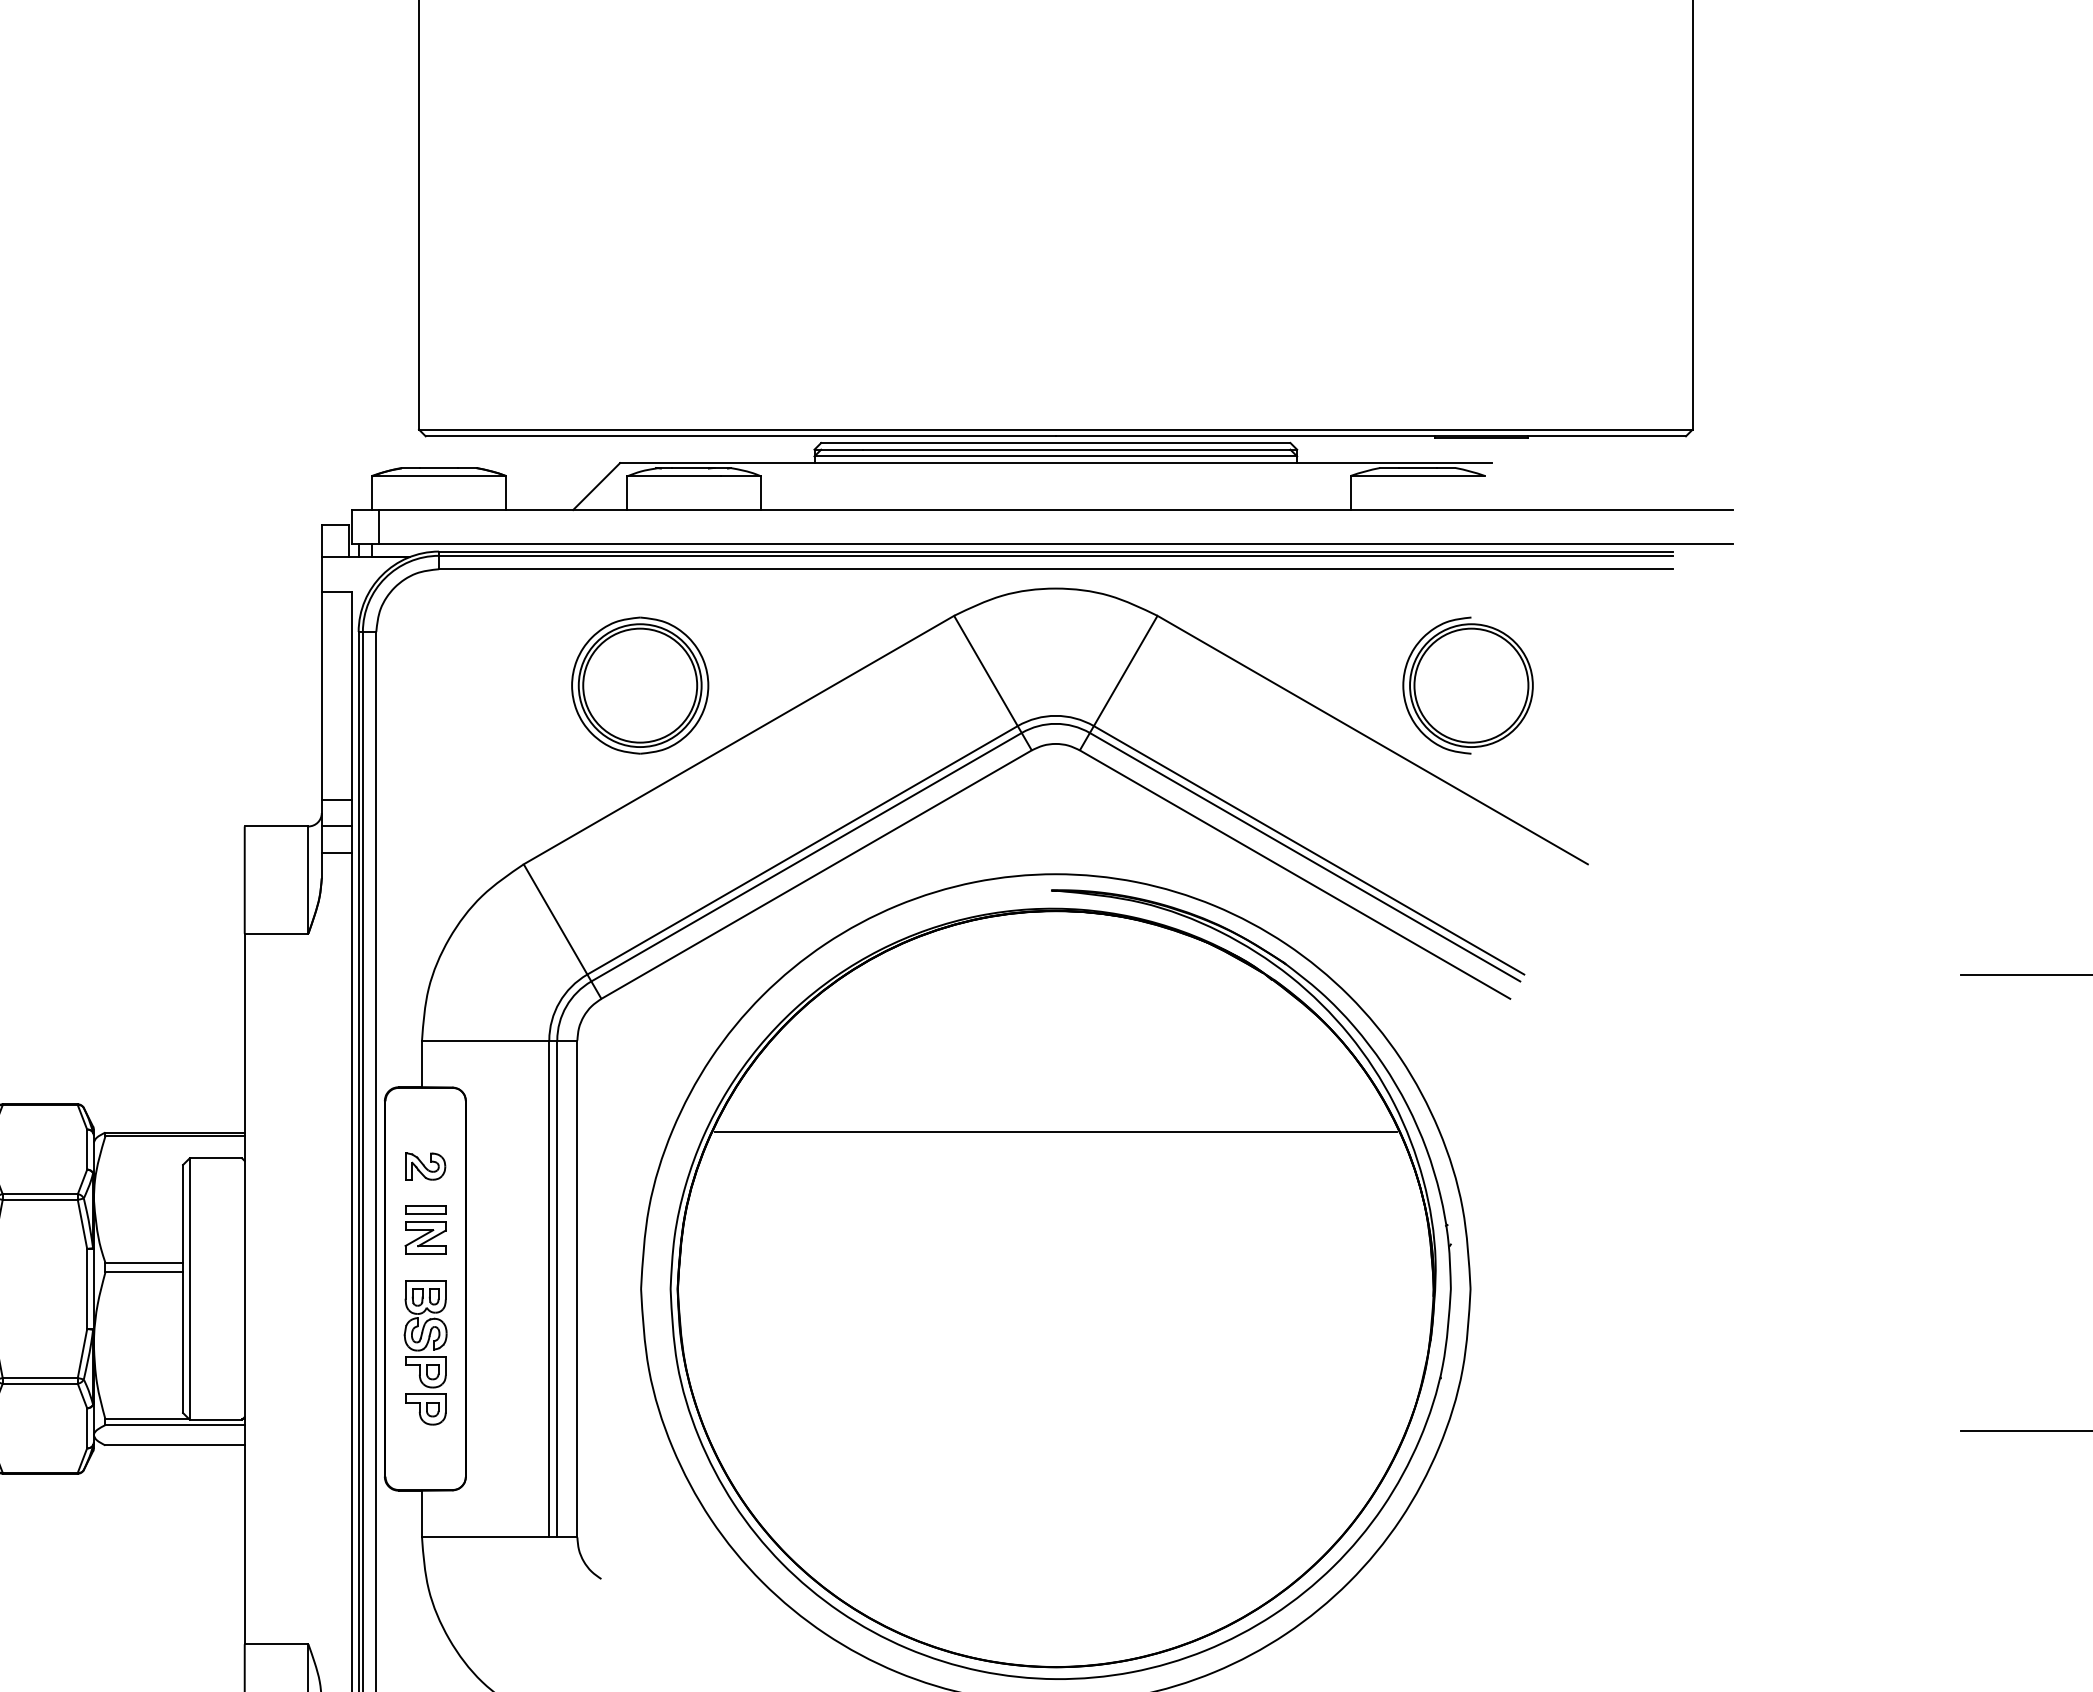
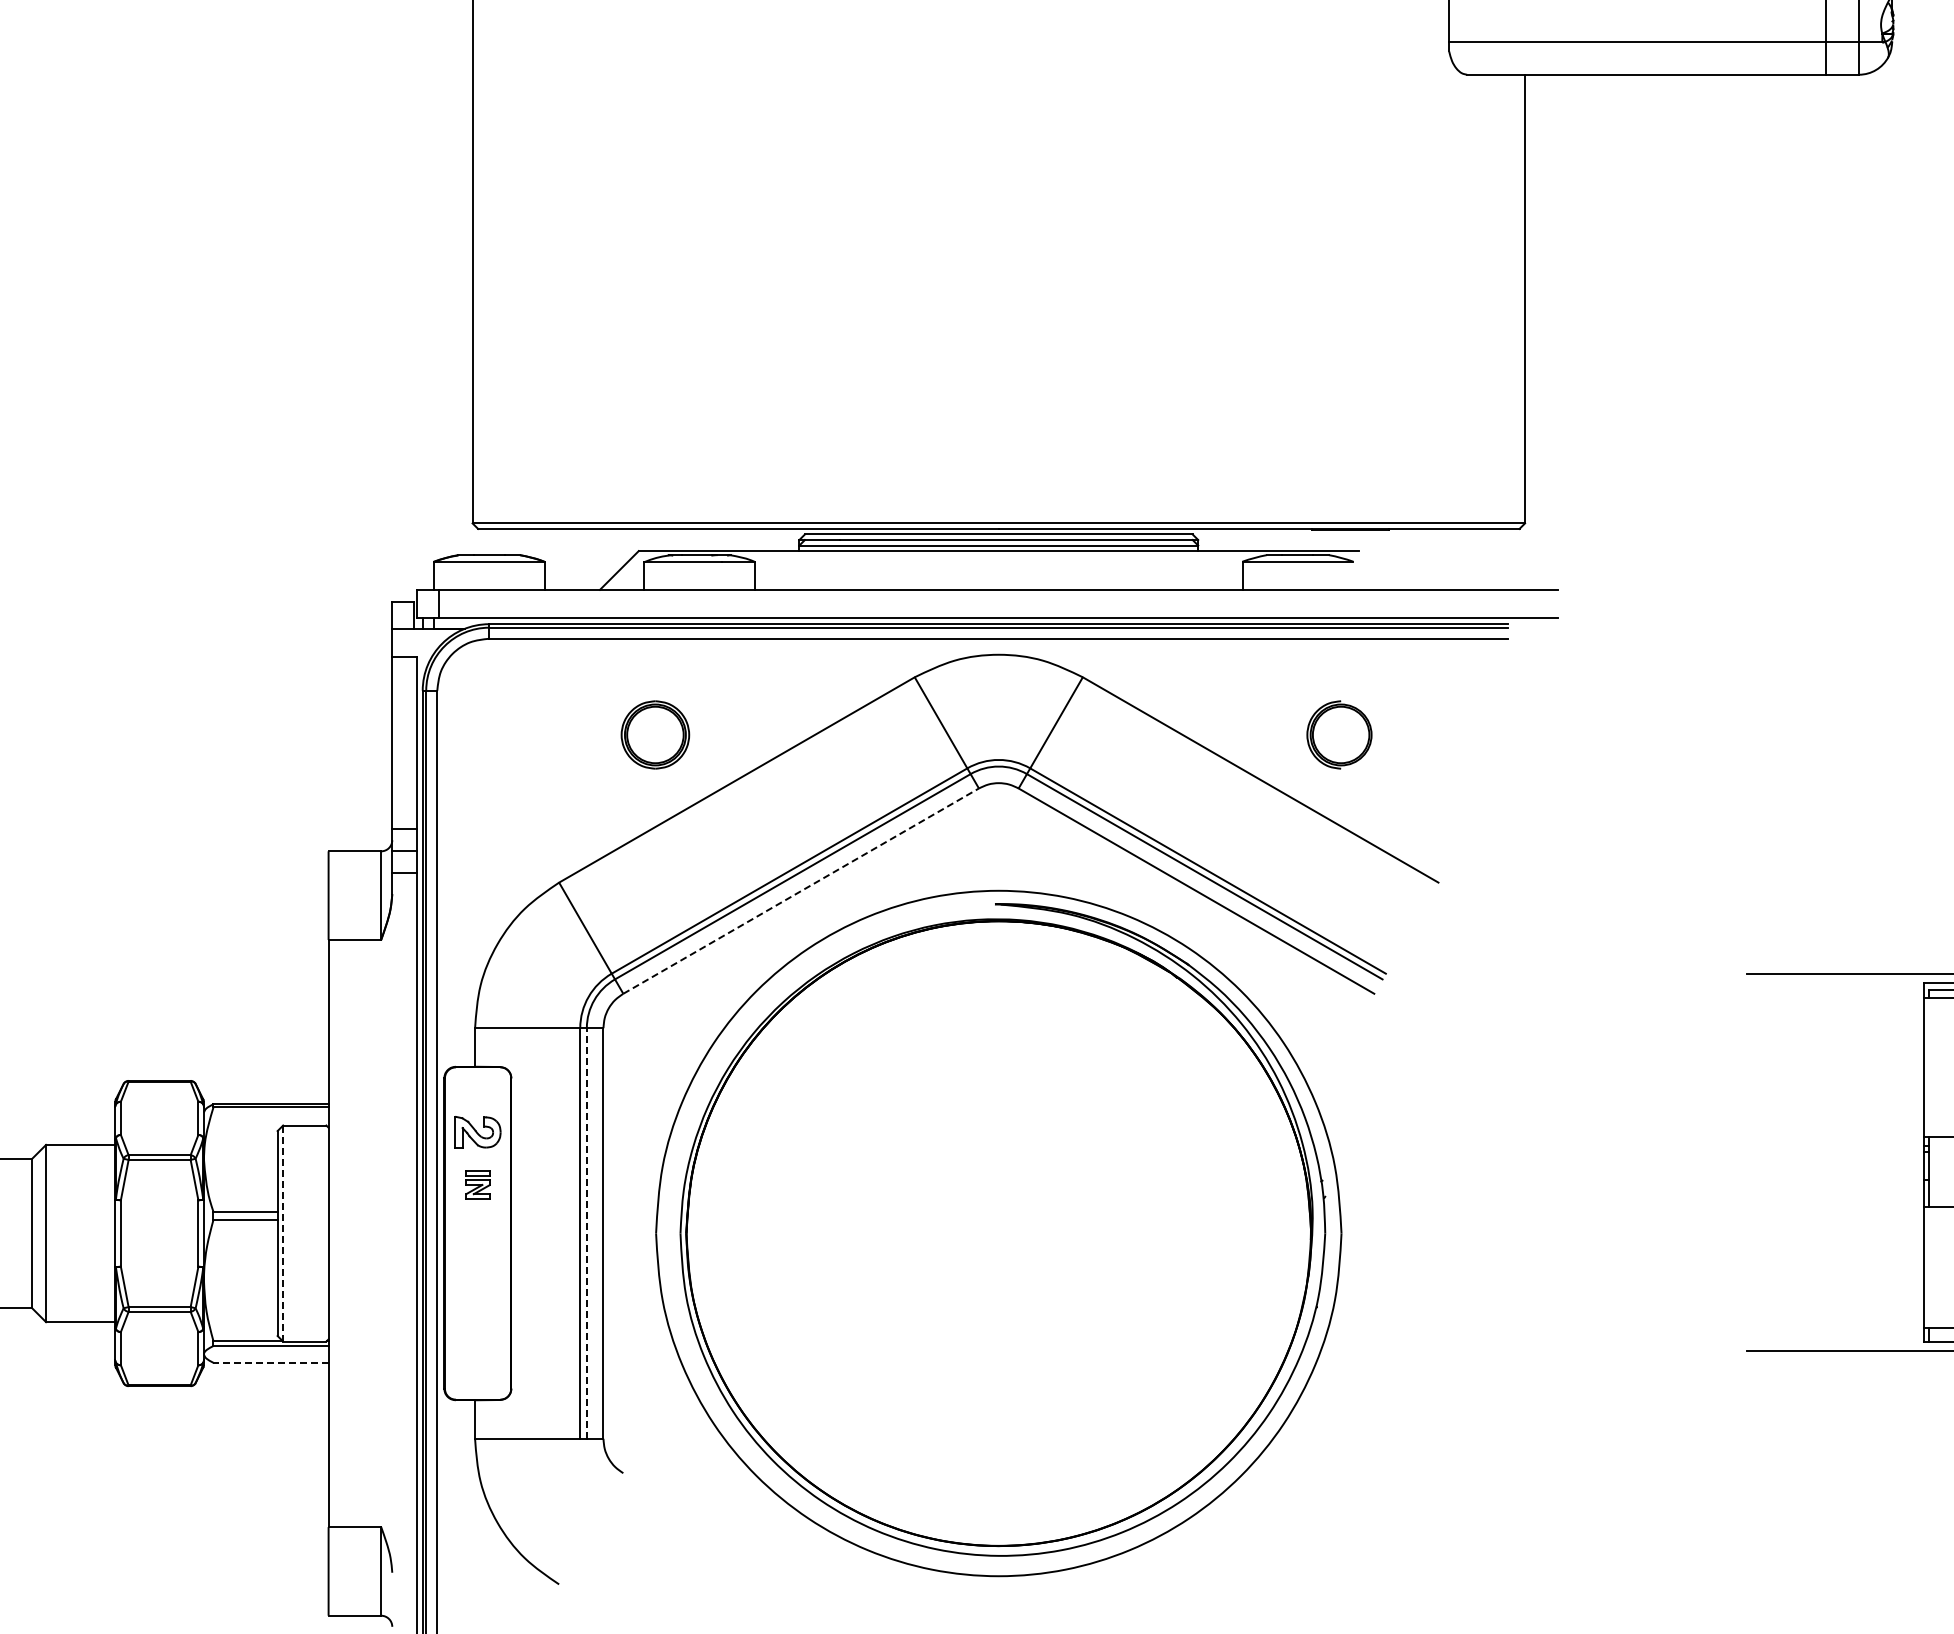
part: (640, 685) -> (655, 734), size x0.6
part: (1468, 685) -> (1339, 734), size x0.6
line: (817, 873) -> (801, 890), solid -> dashed
line: (1055, 1131) -> (998, 1103), removed
part: (426, 1166) -> (478, 1132), size x1.4
part: (424, 1229) -> (477, 1184), size x0.7
line: (556, 1288) -> (586, 1233), solid -> dashed
line: (190, 1290) -> (283, 1234), solid -> dashed
part: (424, 1353) -> (477, 1286), removed
line: (175, 1445) -> (271, 1362), solid -> dashed

